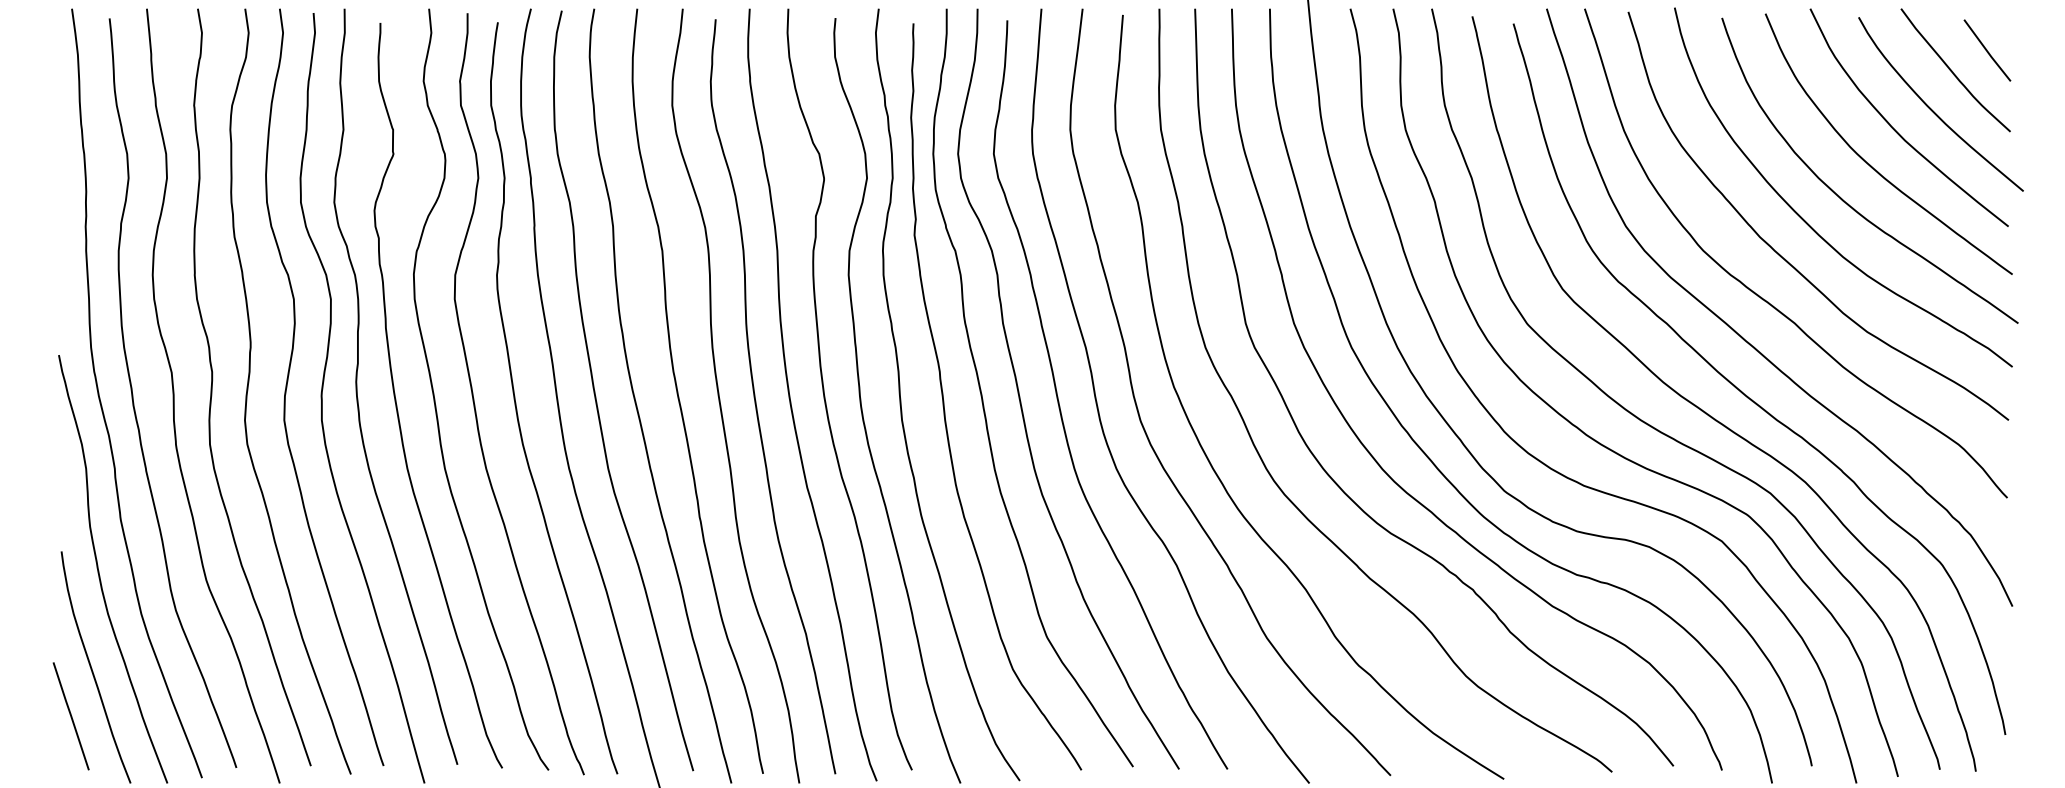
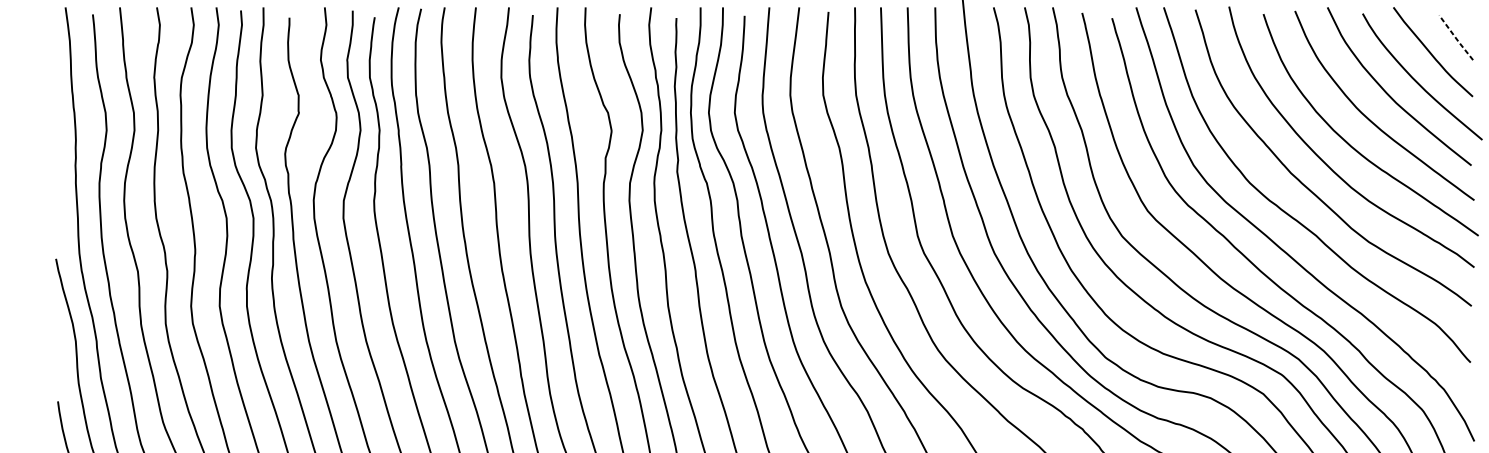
line: (1986, 50) -> (1455, 37), solid -> dashed

